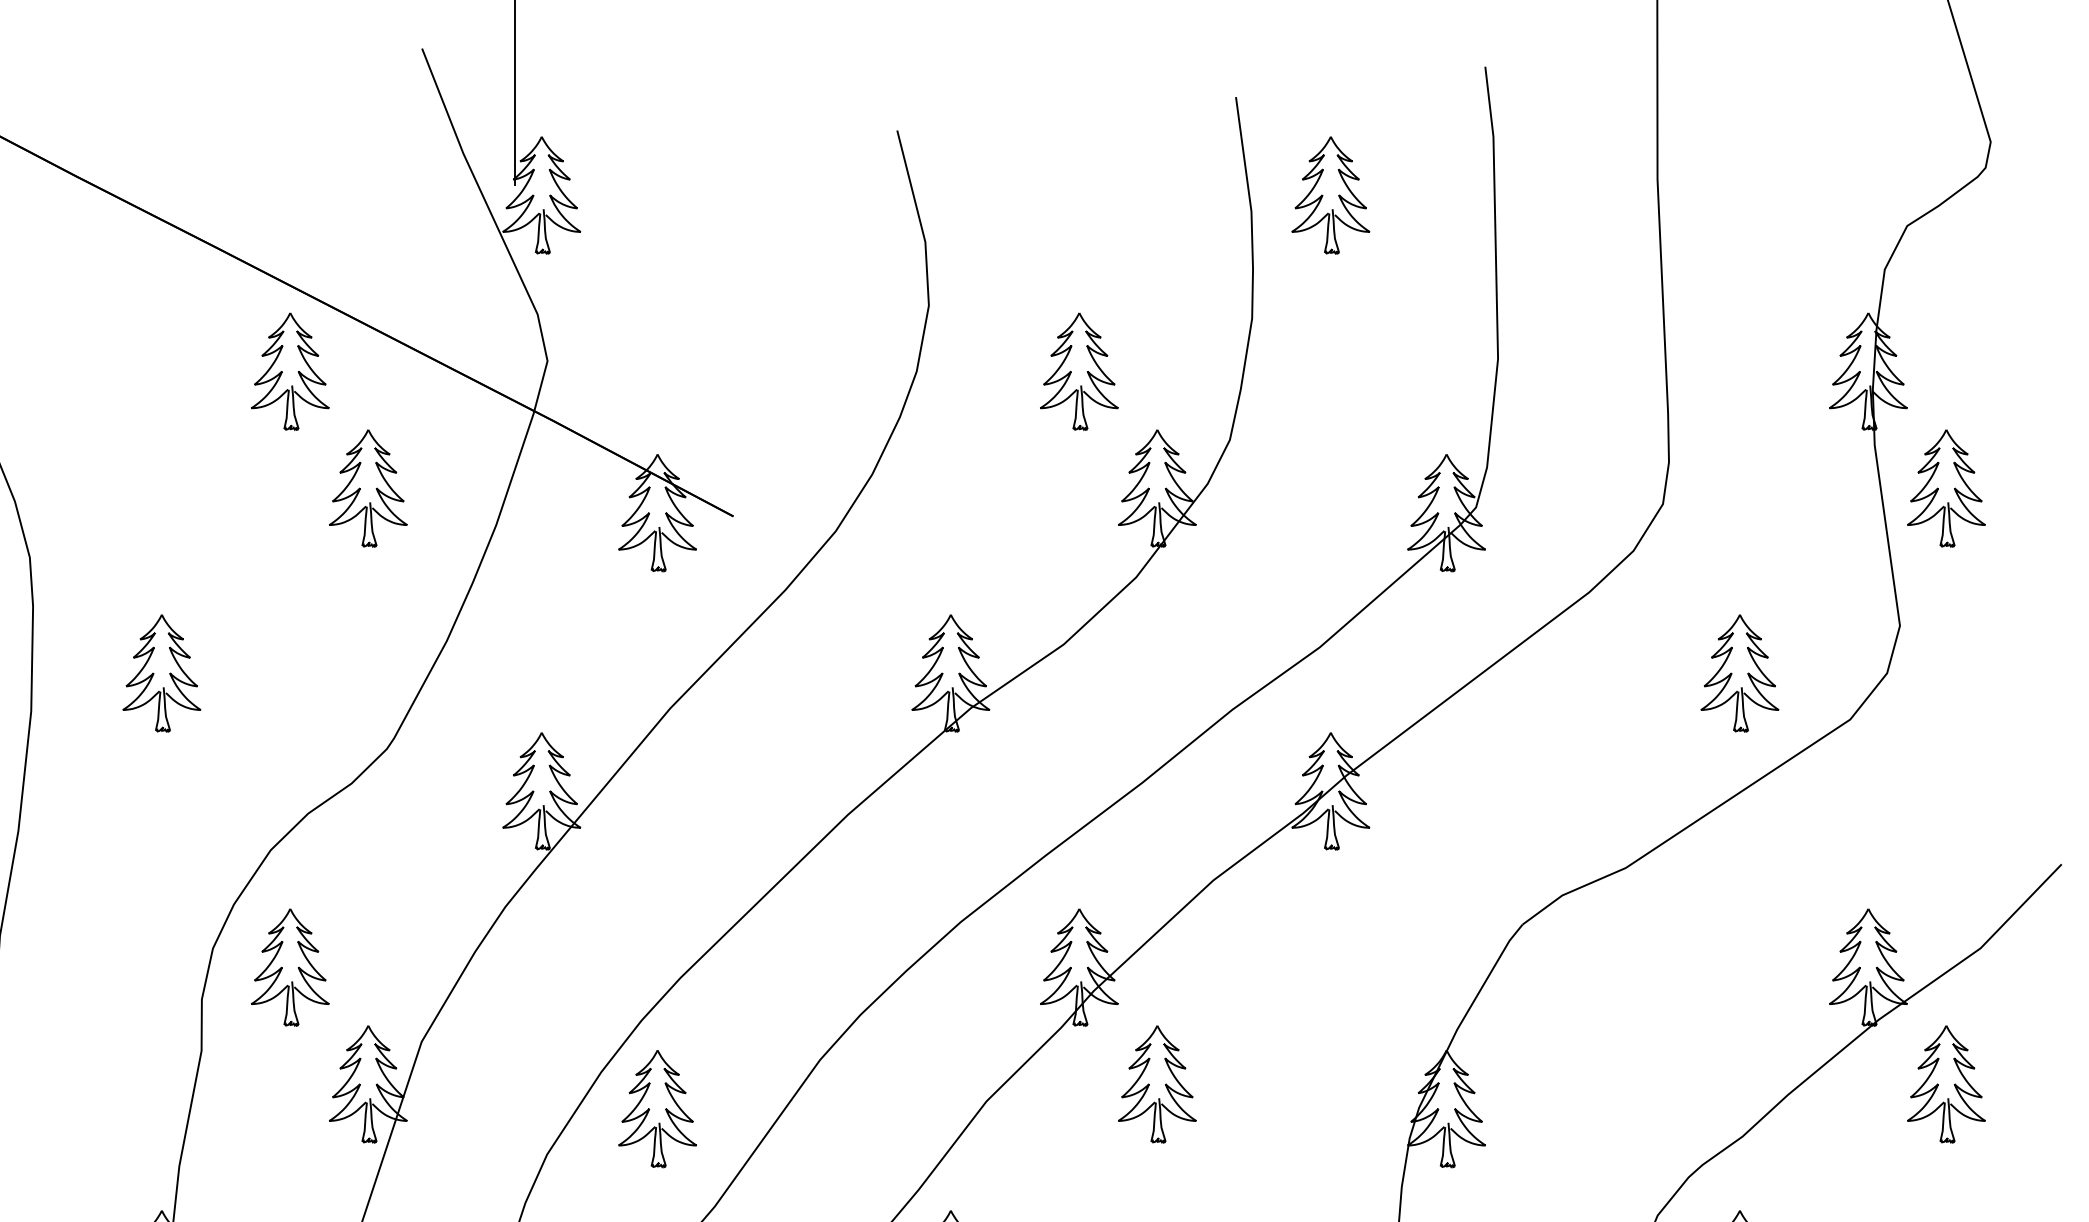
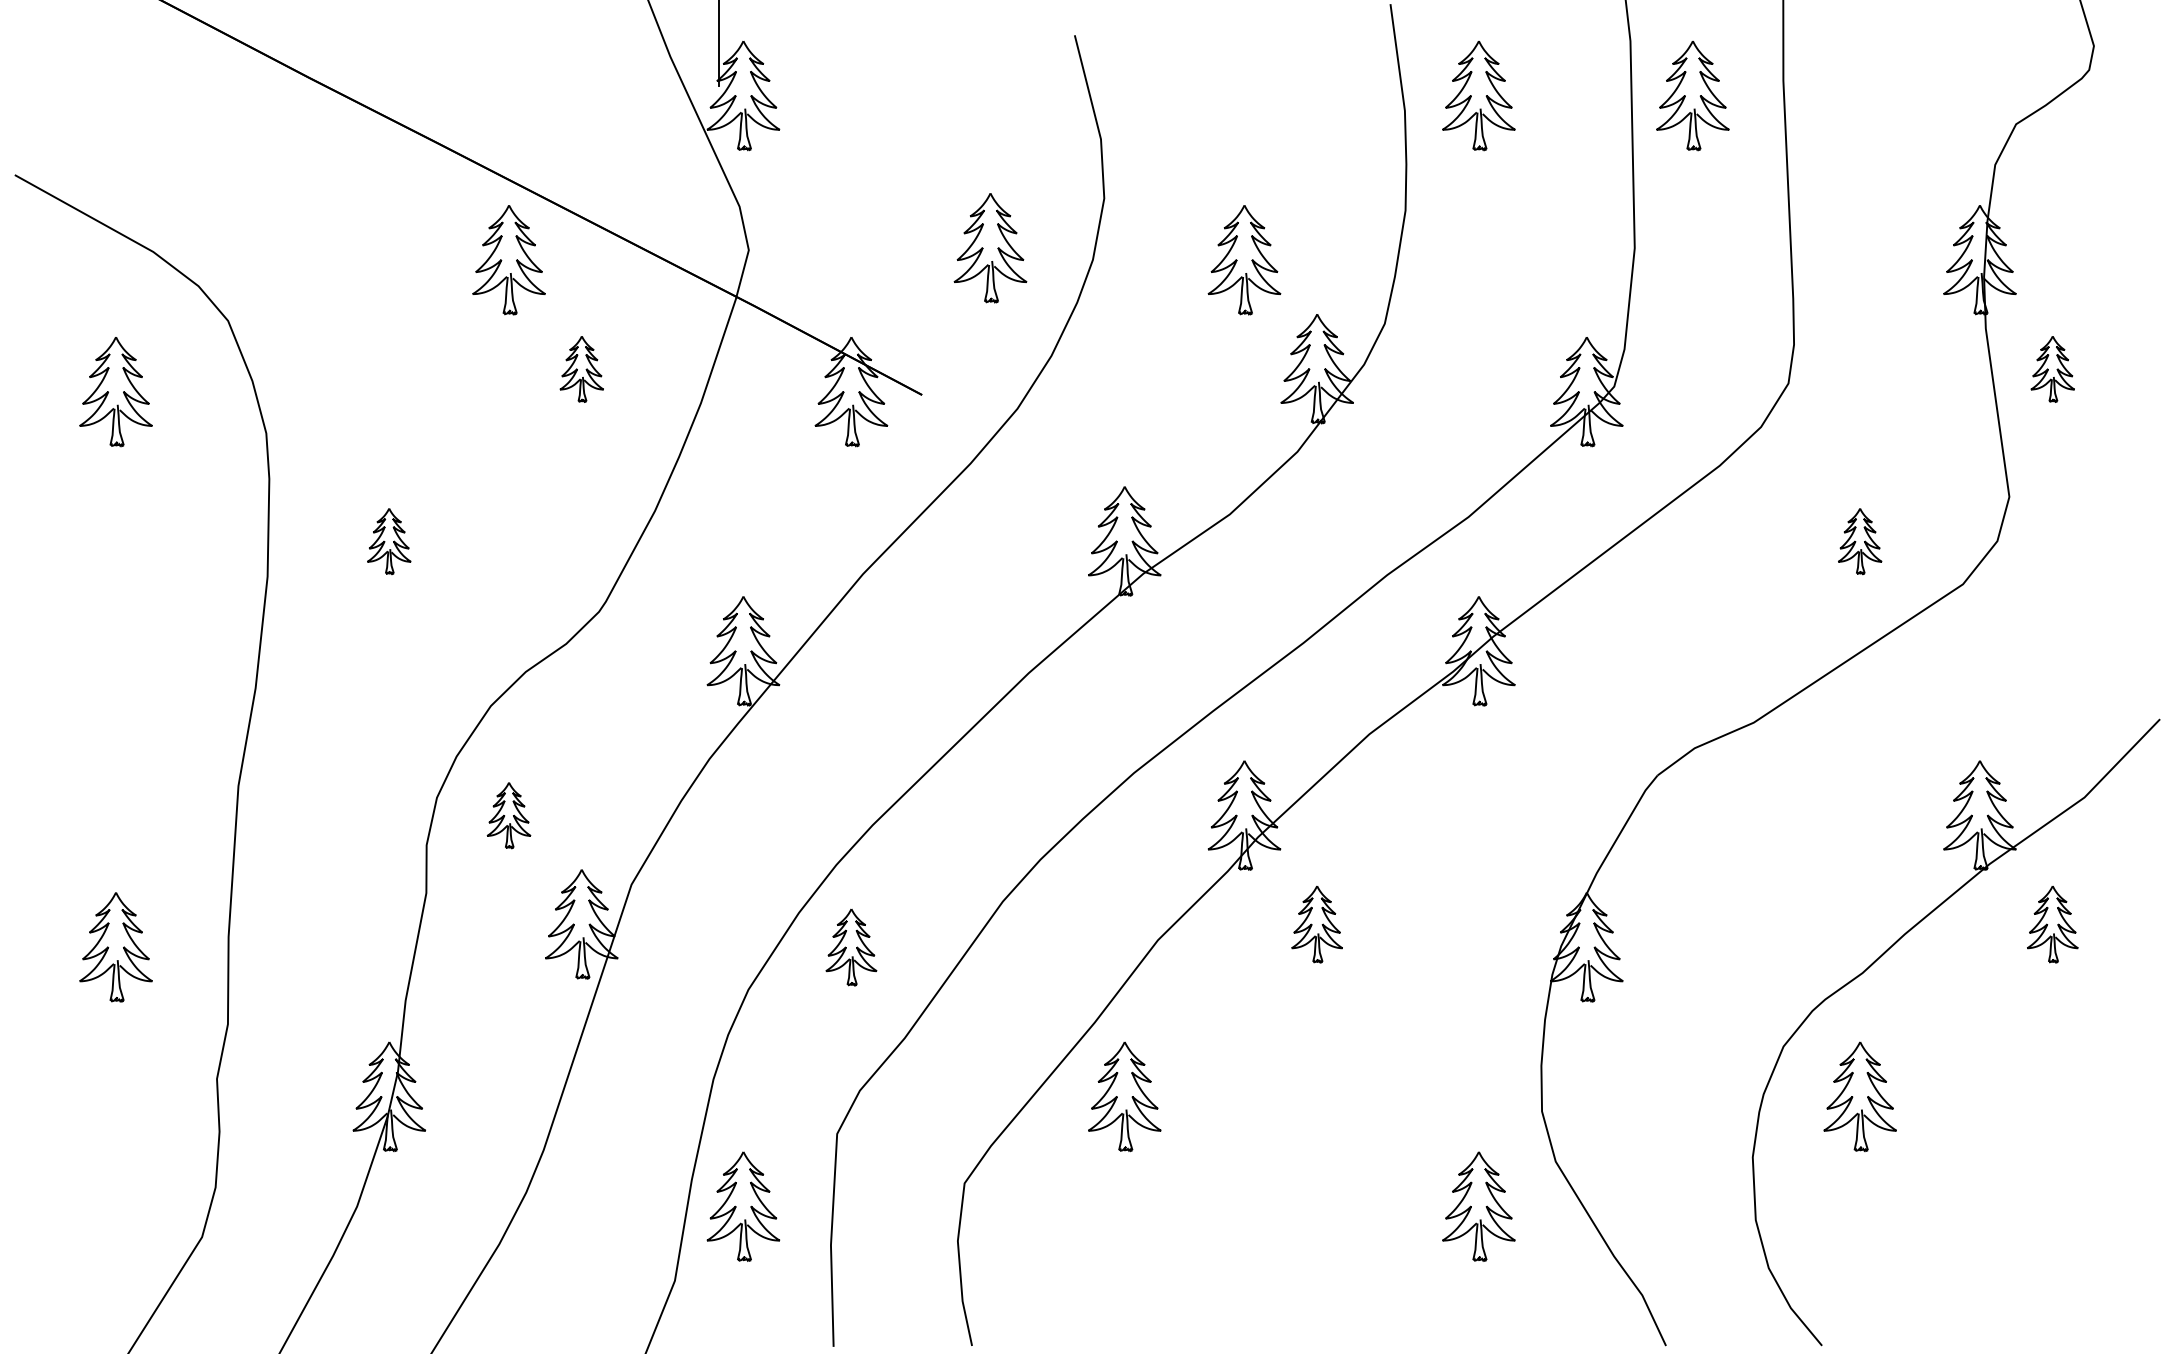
part: (1560, 196) -> (1692, 96), added
part: (806, 359) -> (990, 248), added
part: (368, 489) -> (581, 369), size x0.6
part: (1946, 489) -> (2052, 369), size x0.6
part: (160, 673) -> (388, 541), size x0.6
part: (1739, 673) -> (1859, 541), size x0.6
part: (289, 967) -> (508, 815), size x0.6
part: (1156, 1084) -> (1316, 924), size x0.7
part: (1946, 1084) -> (2052, 924), size x0.7
part: (657, 1109) -> (851, 947), size x0.7

